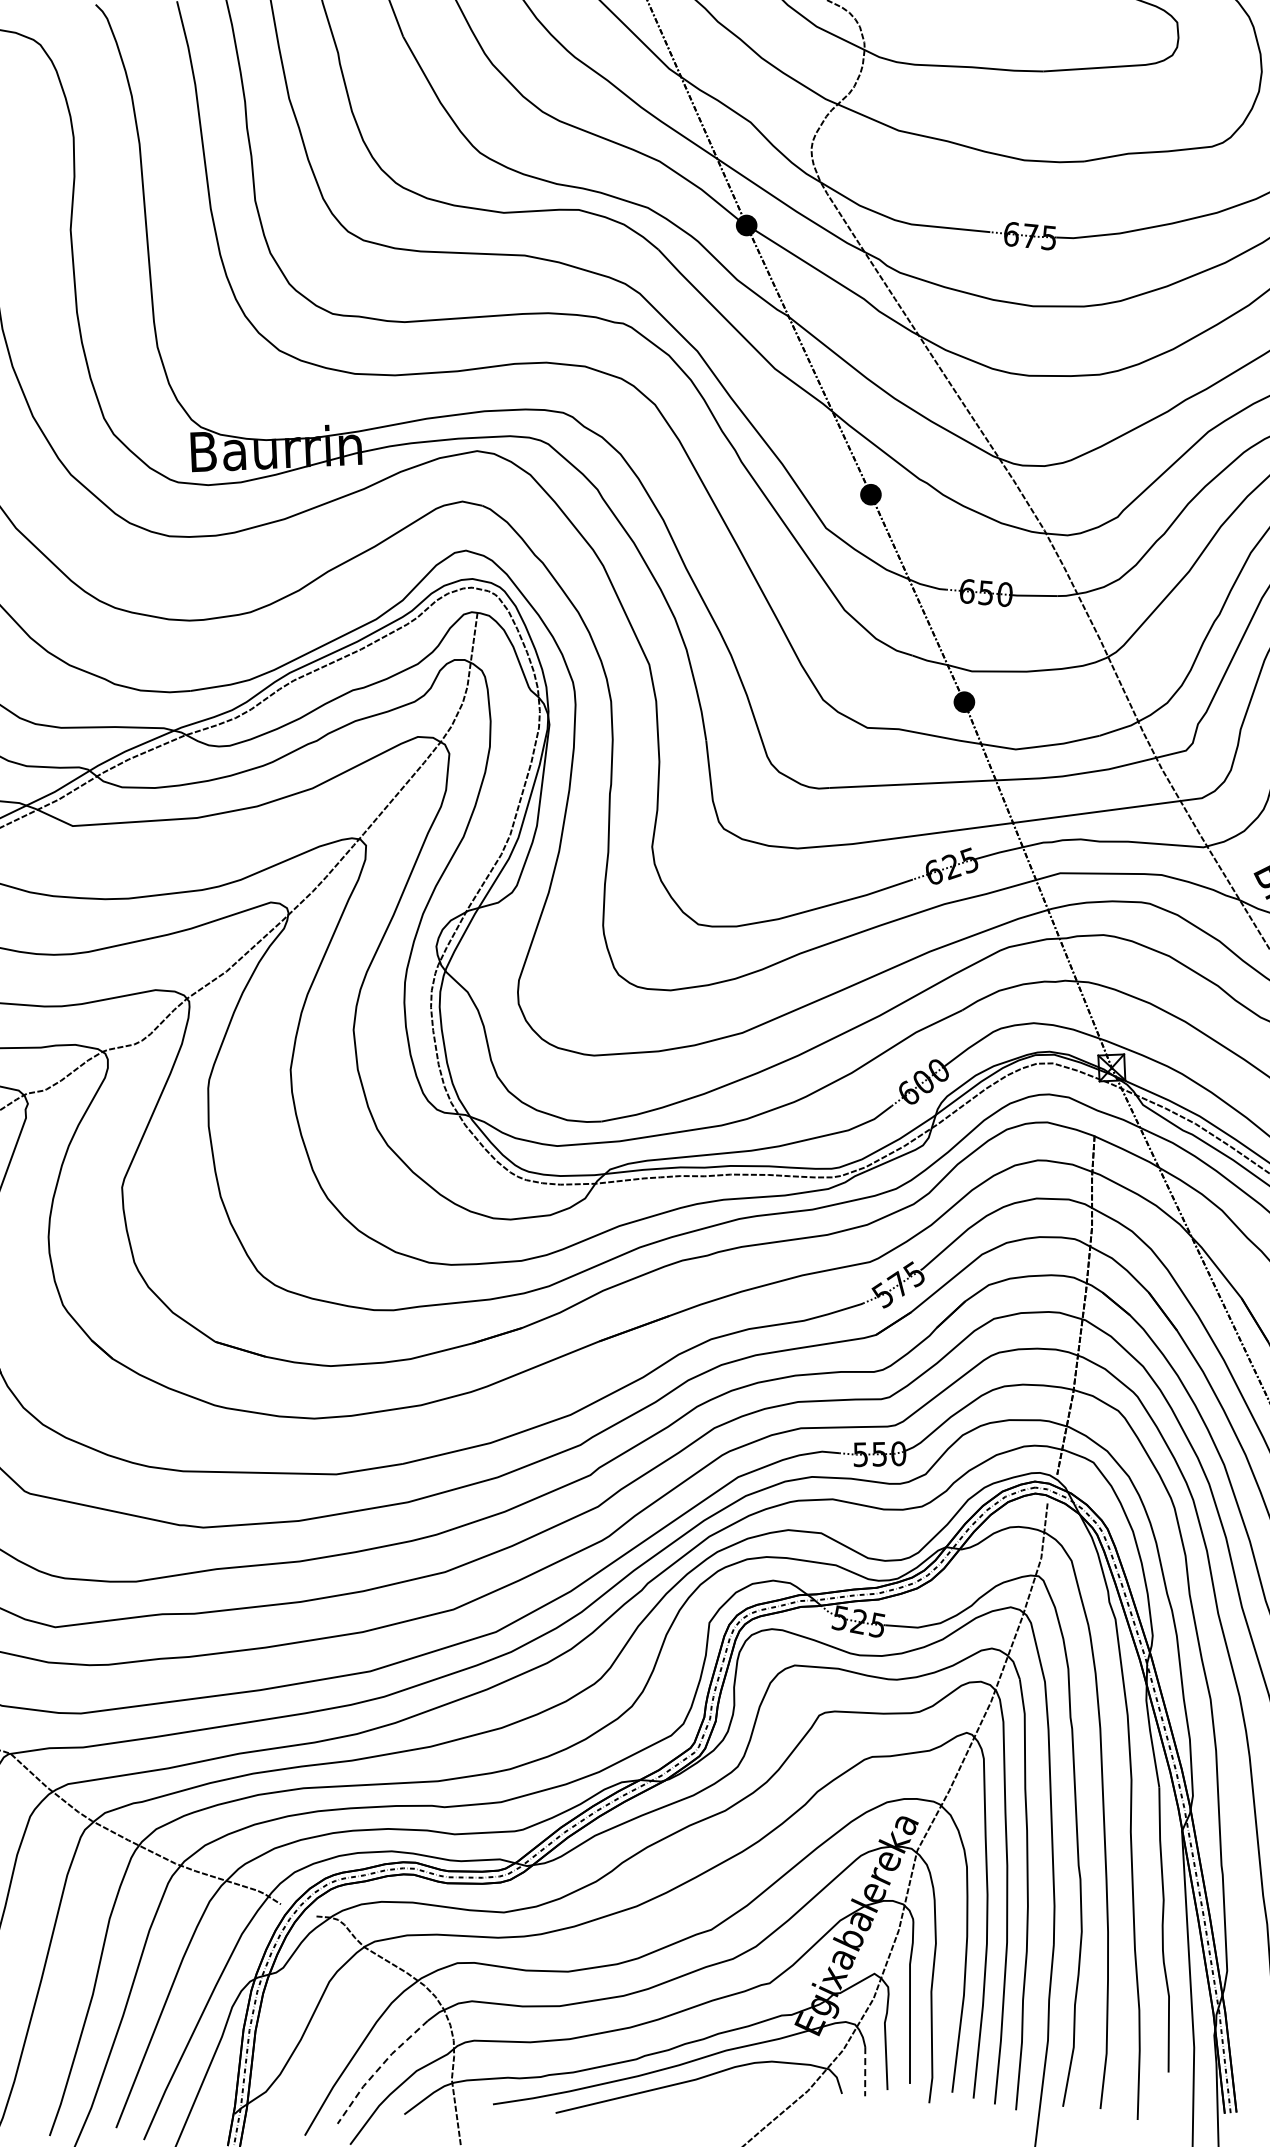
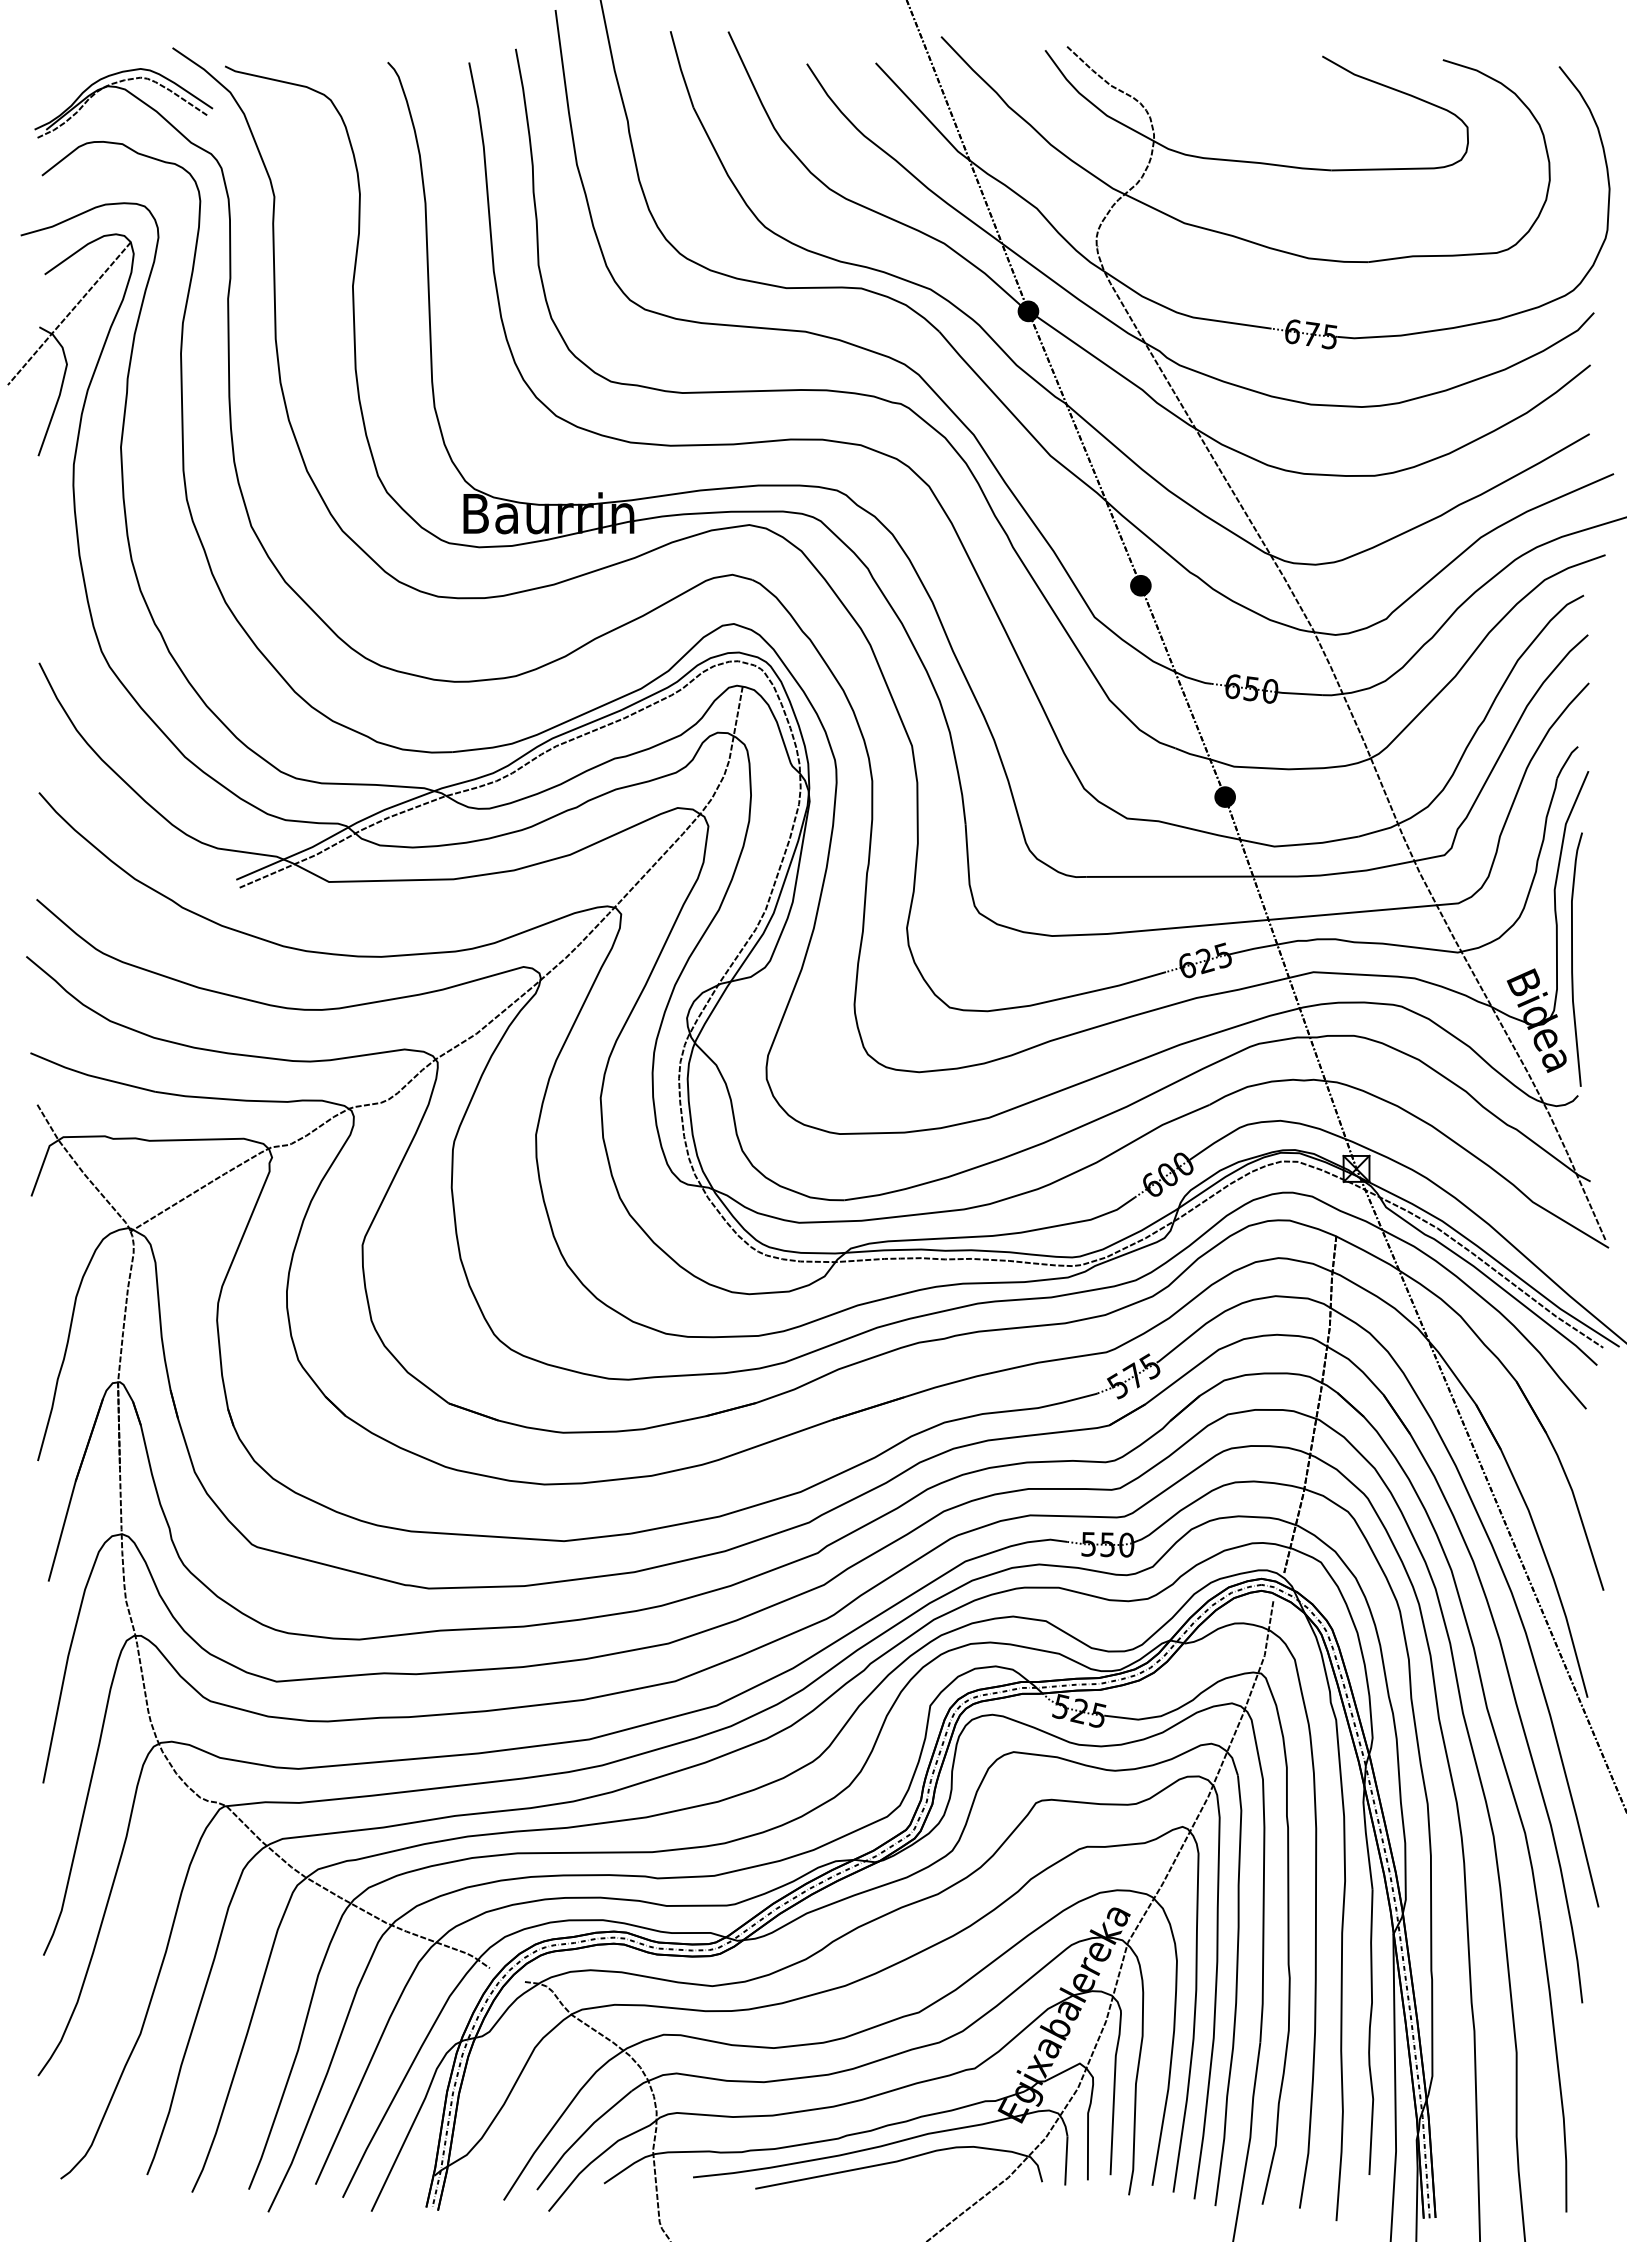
line: (377, 2069) -> (579, 2137), dashed -> solid
line: (865, 2071) -> (1066, 2160), dashed -> solid

